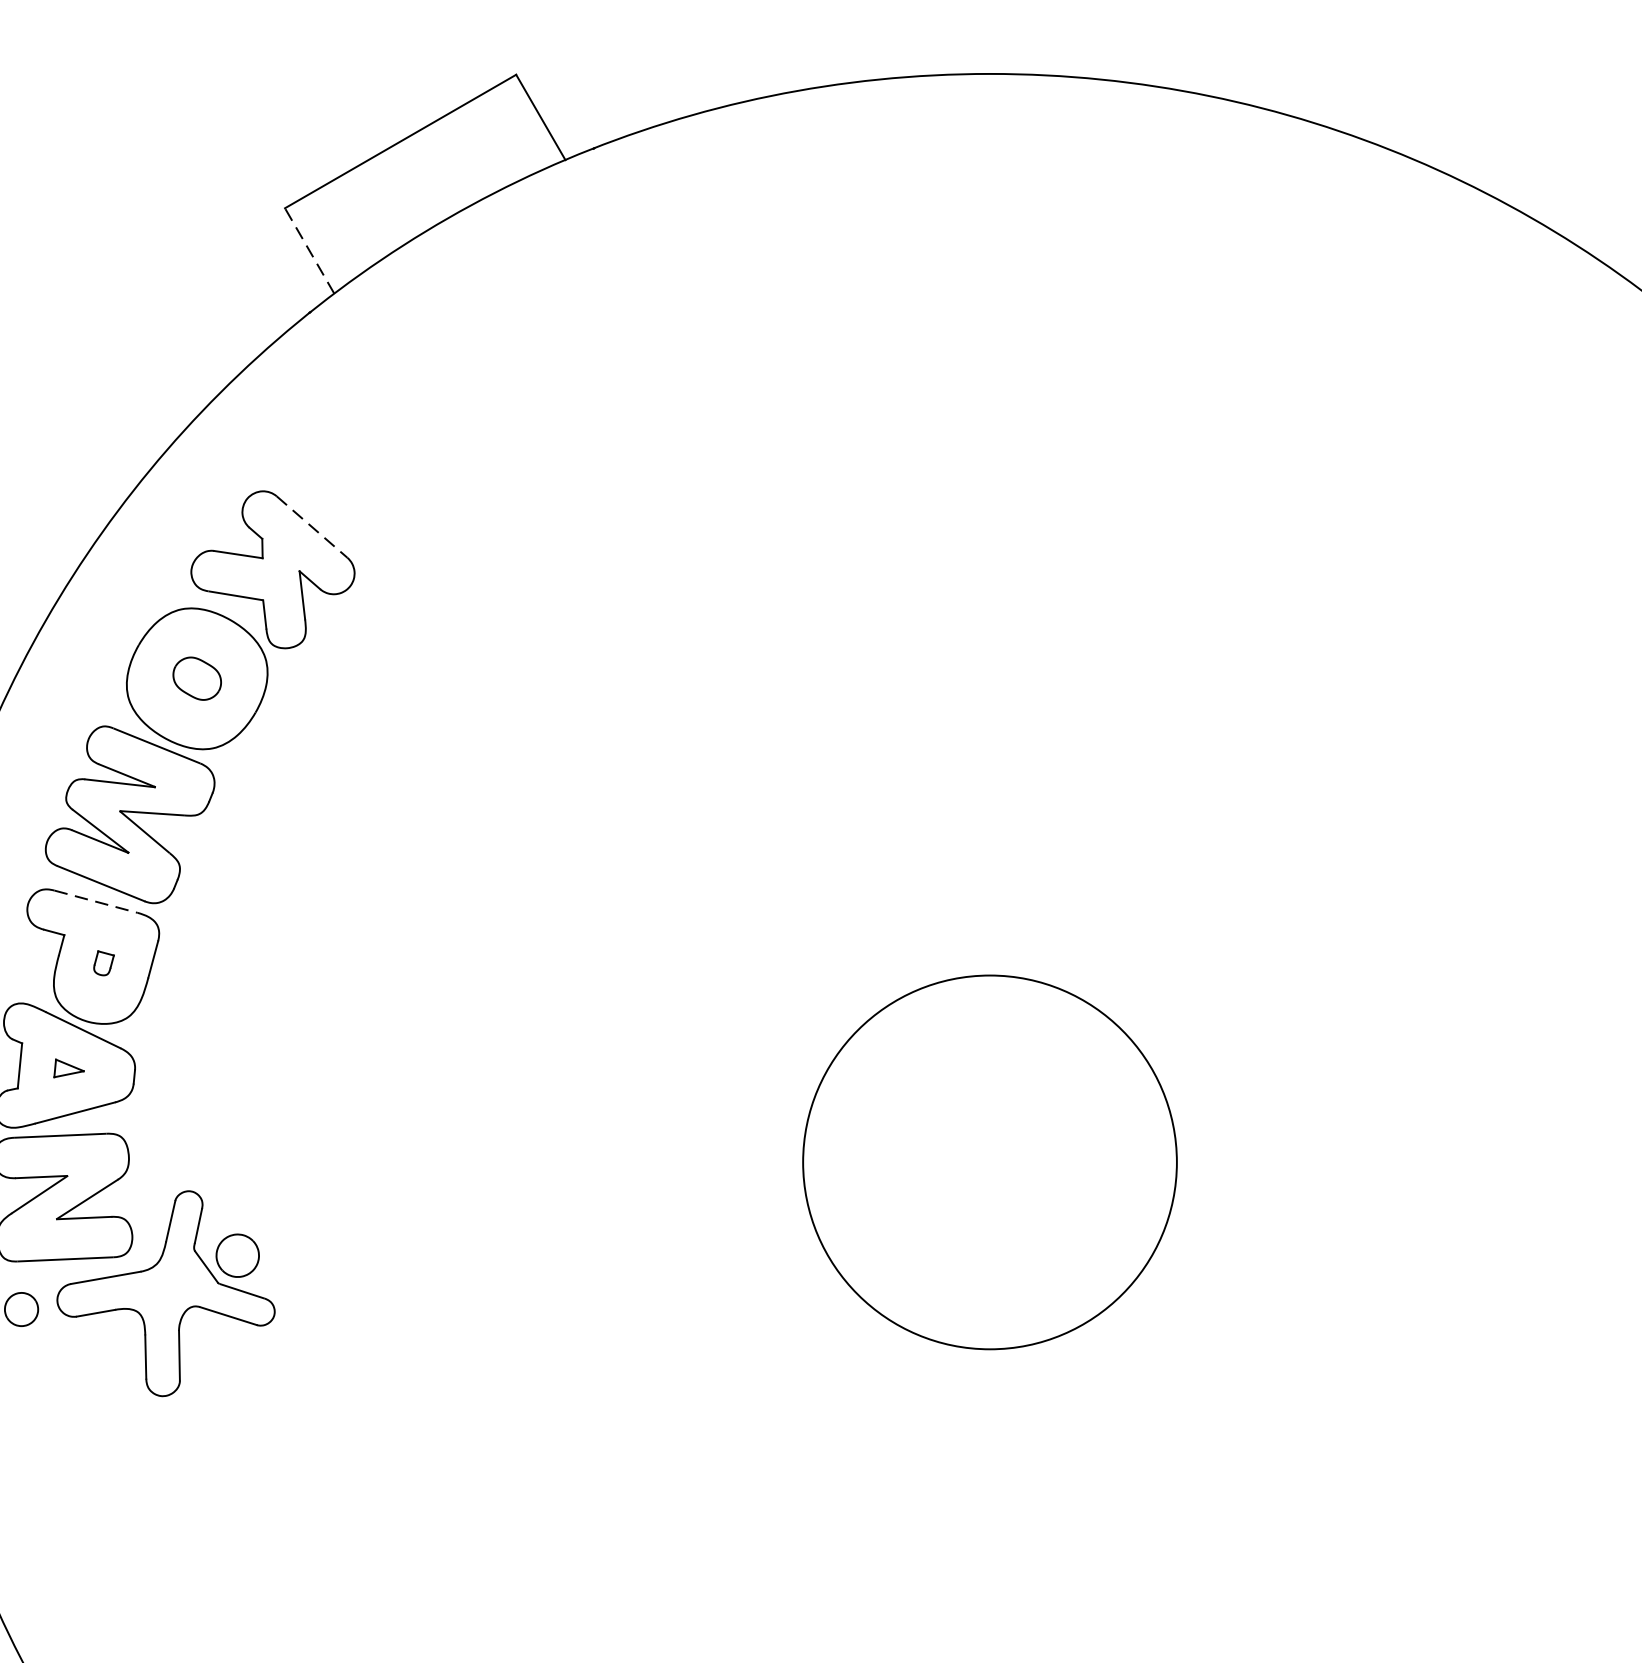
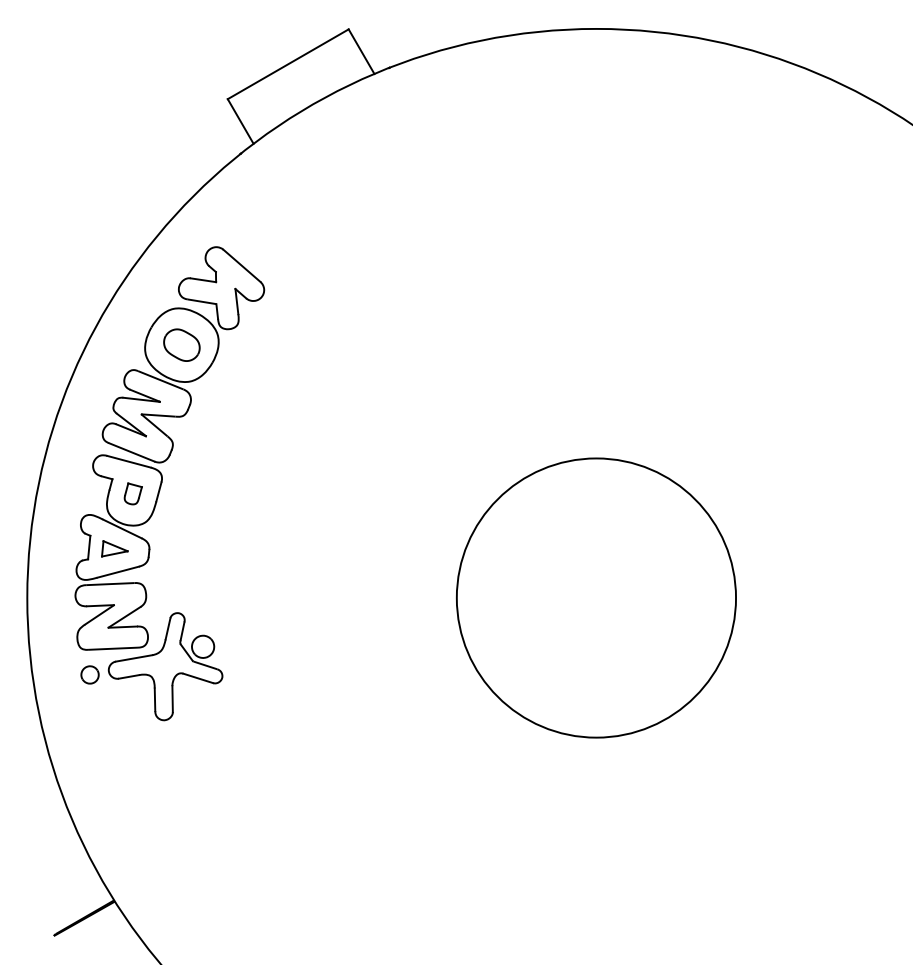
line: (309, 250) -> (240, 121), dashed -> solid
line: (313, 528) -> (242, 266), dashed -> solid
part: (196, 677) -> (181, 344), size x1.43
line: (96, 901) -> (129, 461), dashed -> solid
part: (102, 962) -> (132, 493), size x1.67
part: (68, 1067) -> (114, 548), size x1.67
circle: (990, 1161) -> (596, 597), size x1.43

